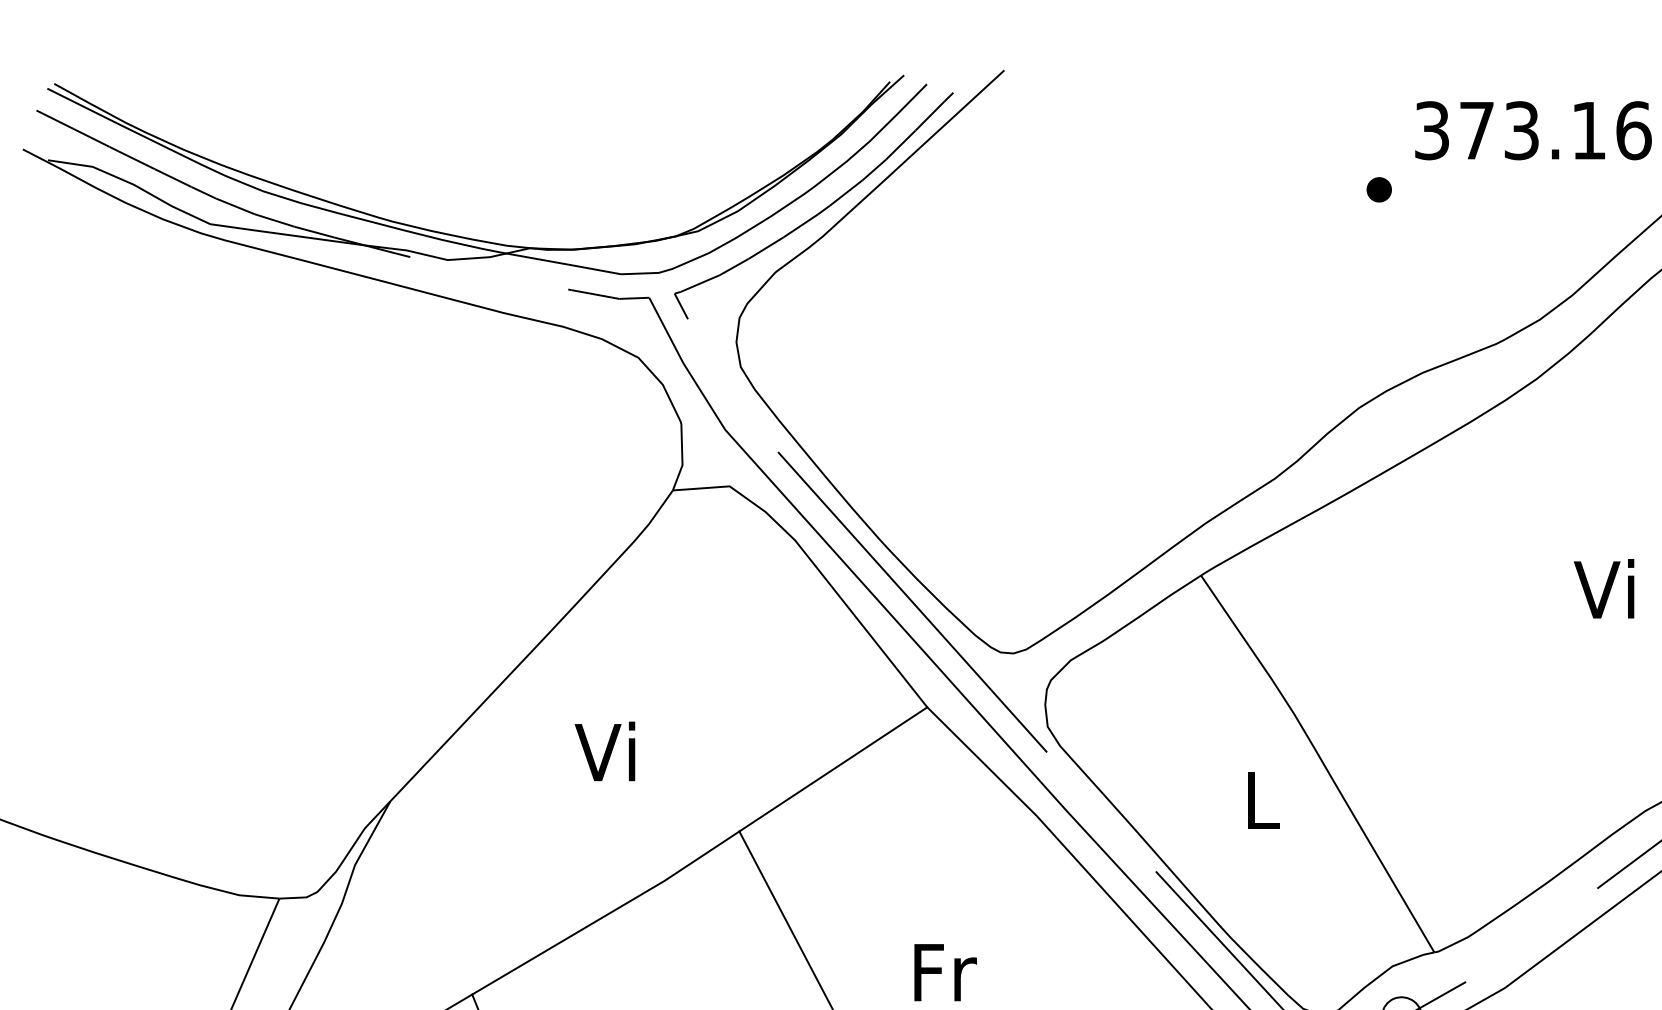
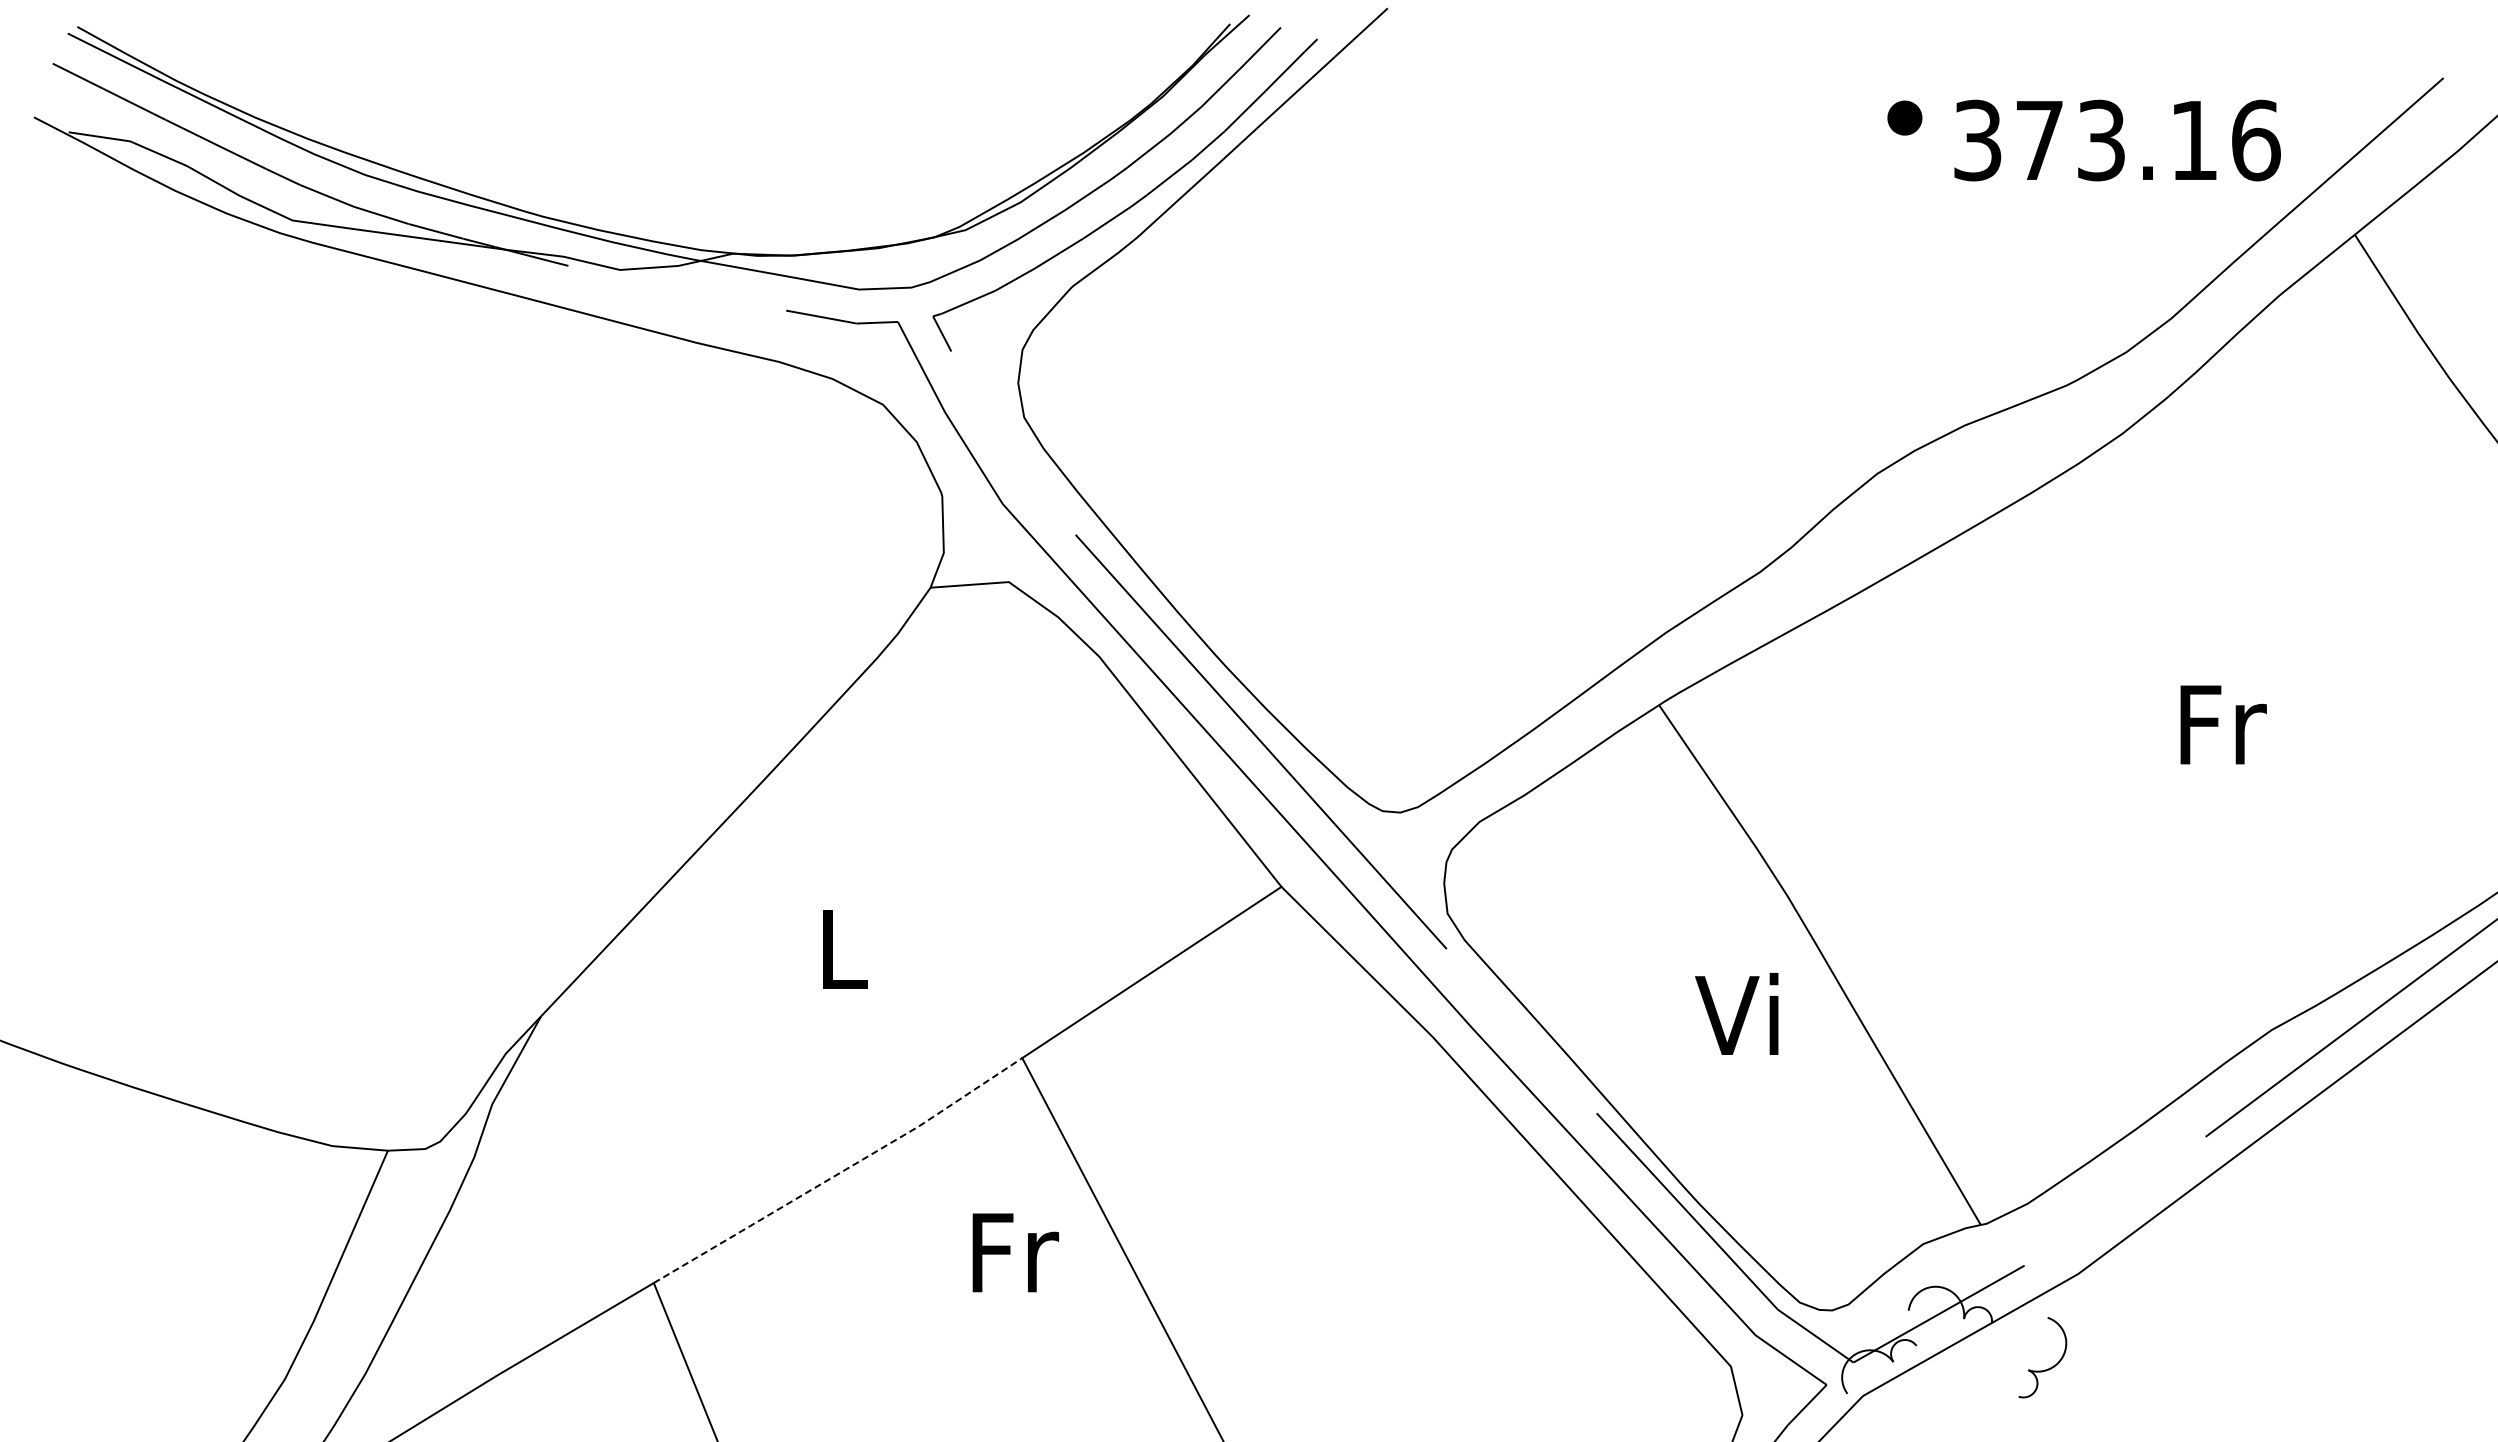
text: (1533, 130) -> (2117, 140), moved
part: (1378, 189) -> (1904, 117), moved
text: (1607, 588) -> (2219, 723), Vi -> Fr
text: (604, 751) -> (836, 947), Vi -> L
text: (1257, 799) -> (1736, 1013), L -> Vi
line: (607, 914) -> (840, 1172), solid -> dashed
text: (945, 972) -> (1015, 1252), moved

